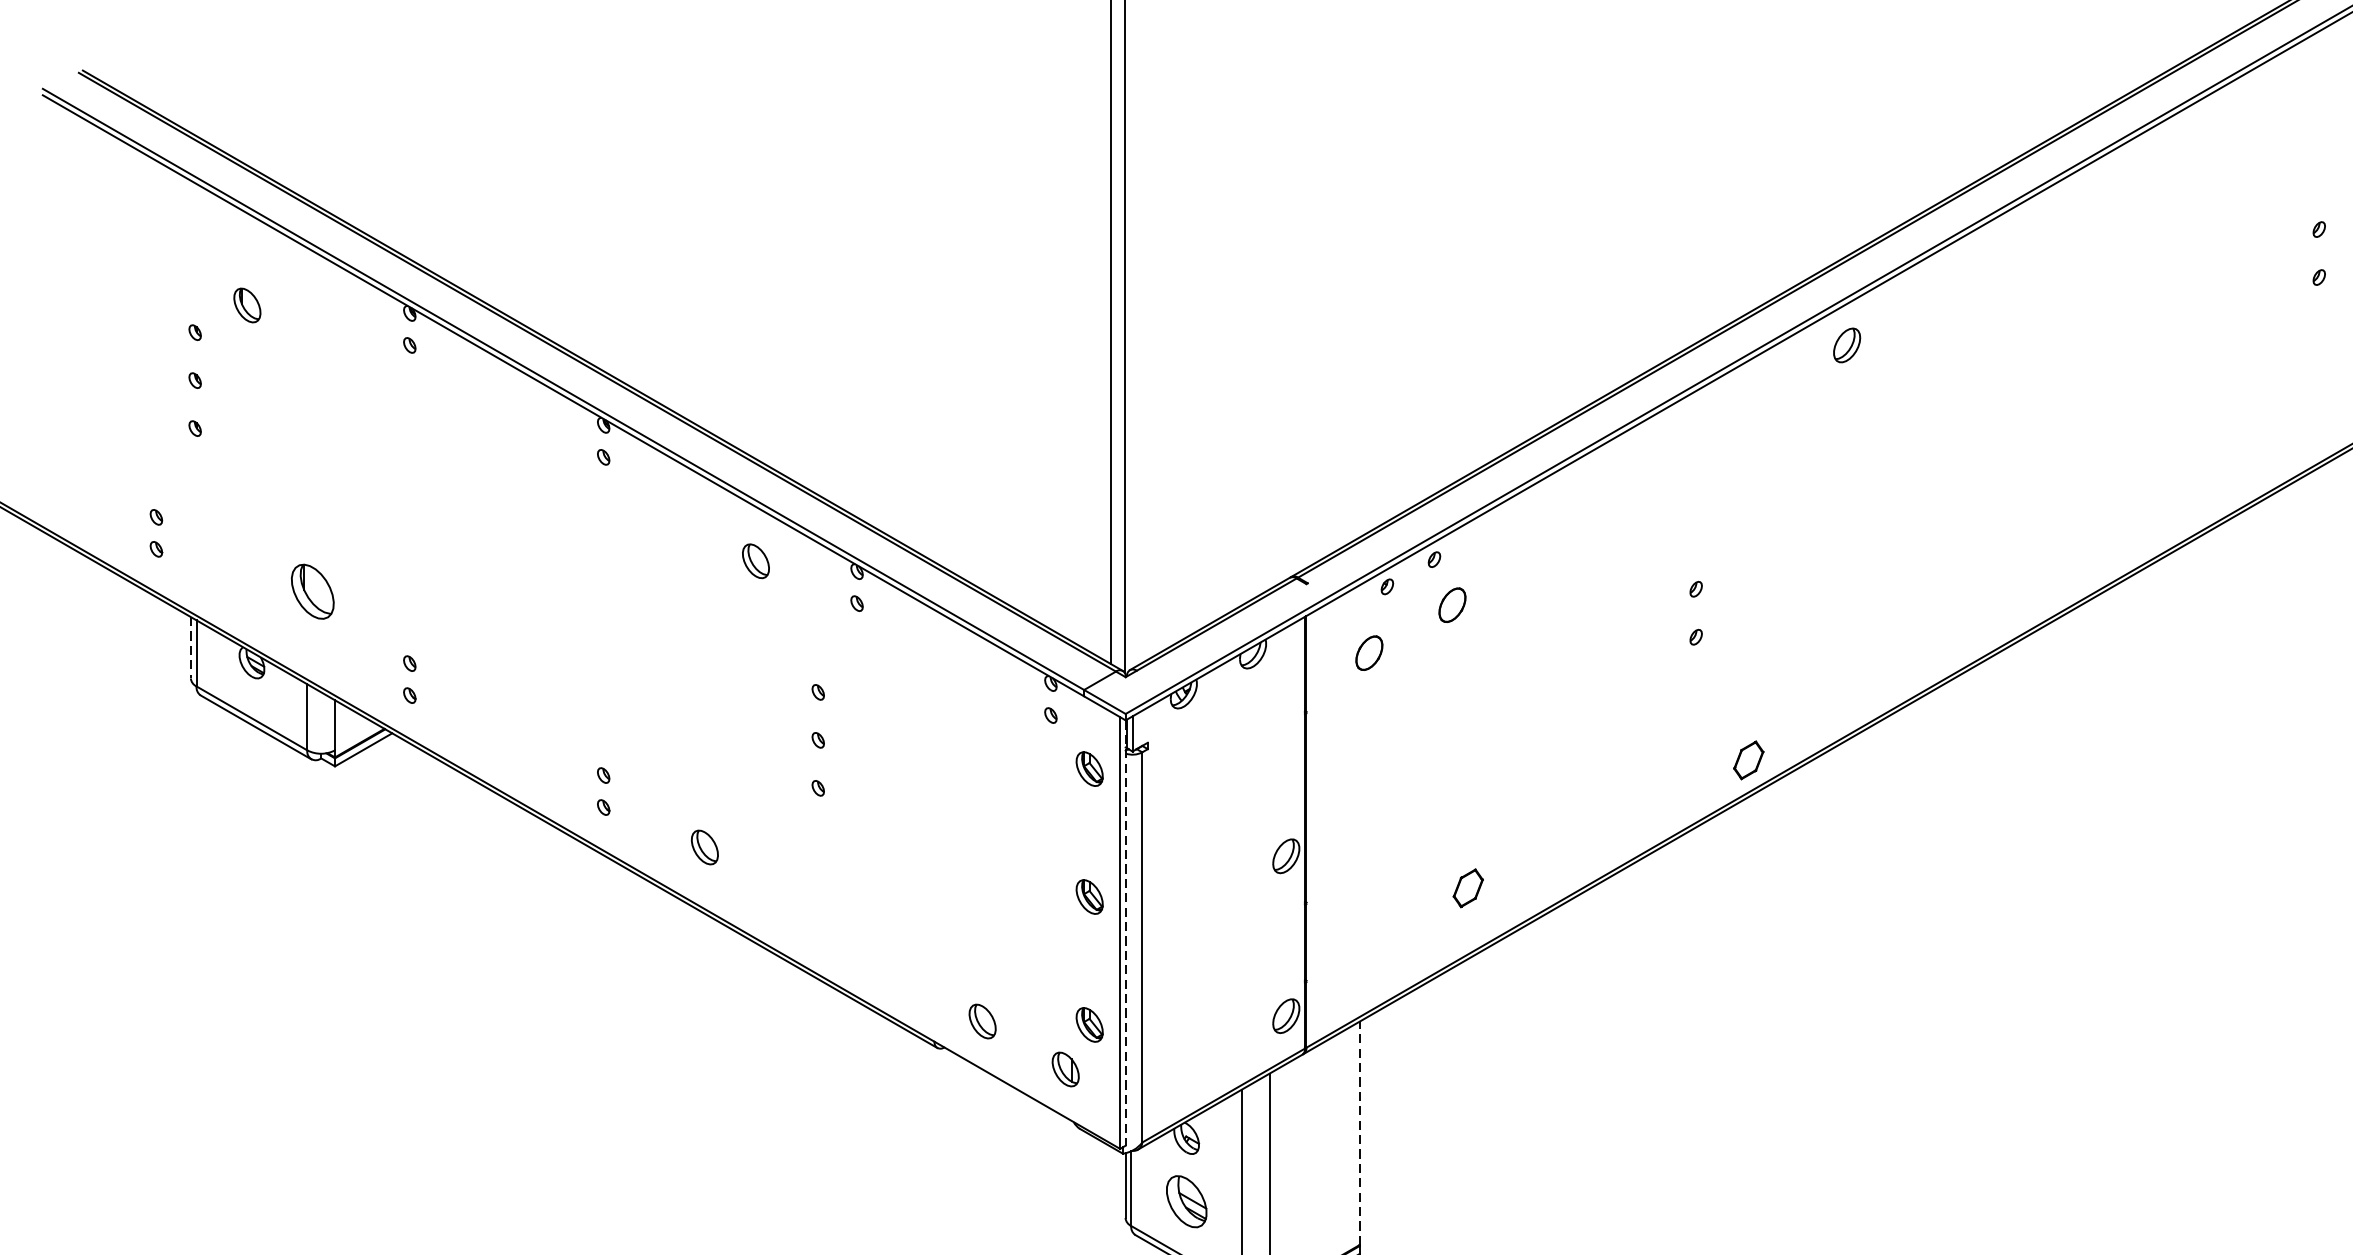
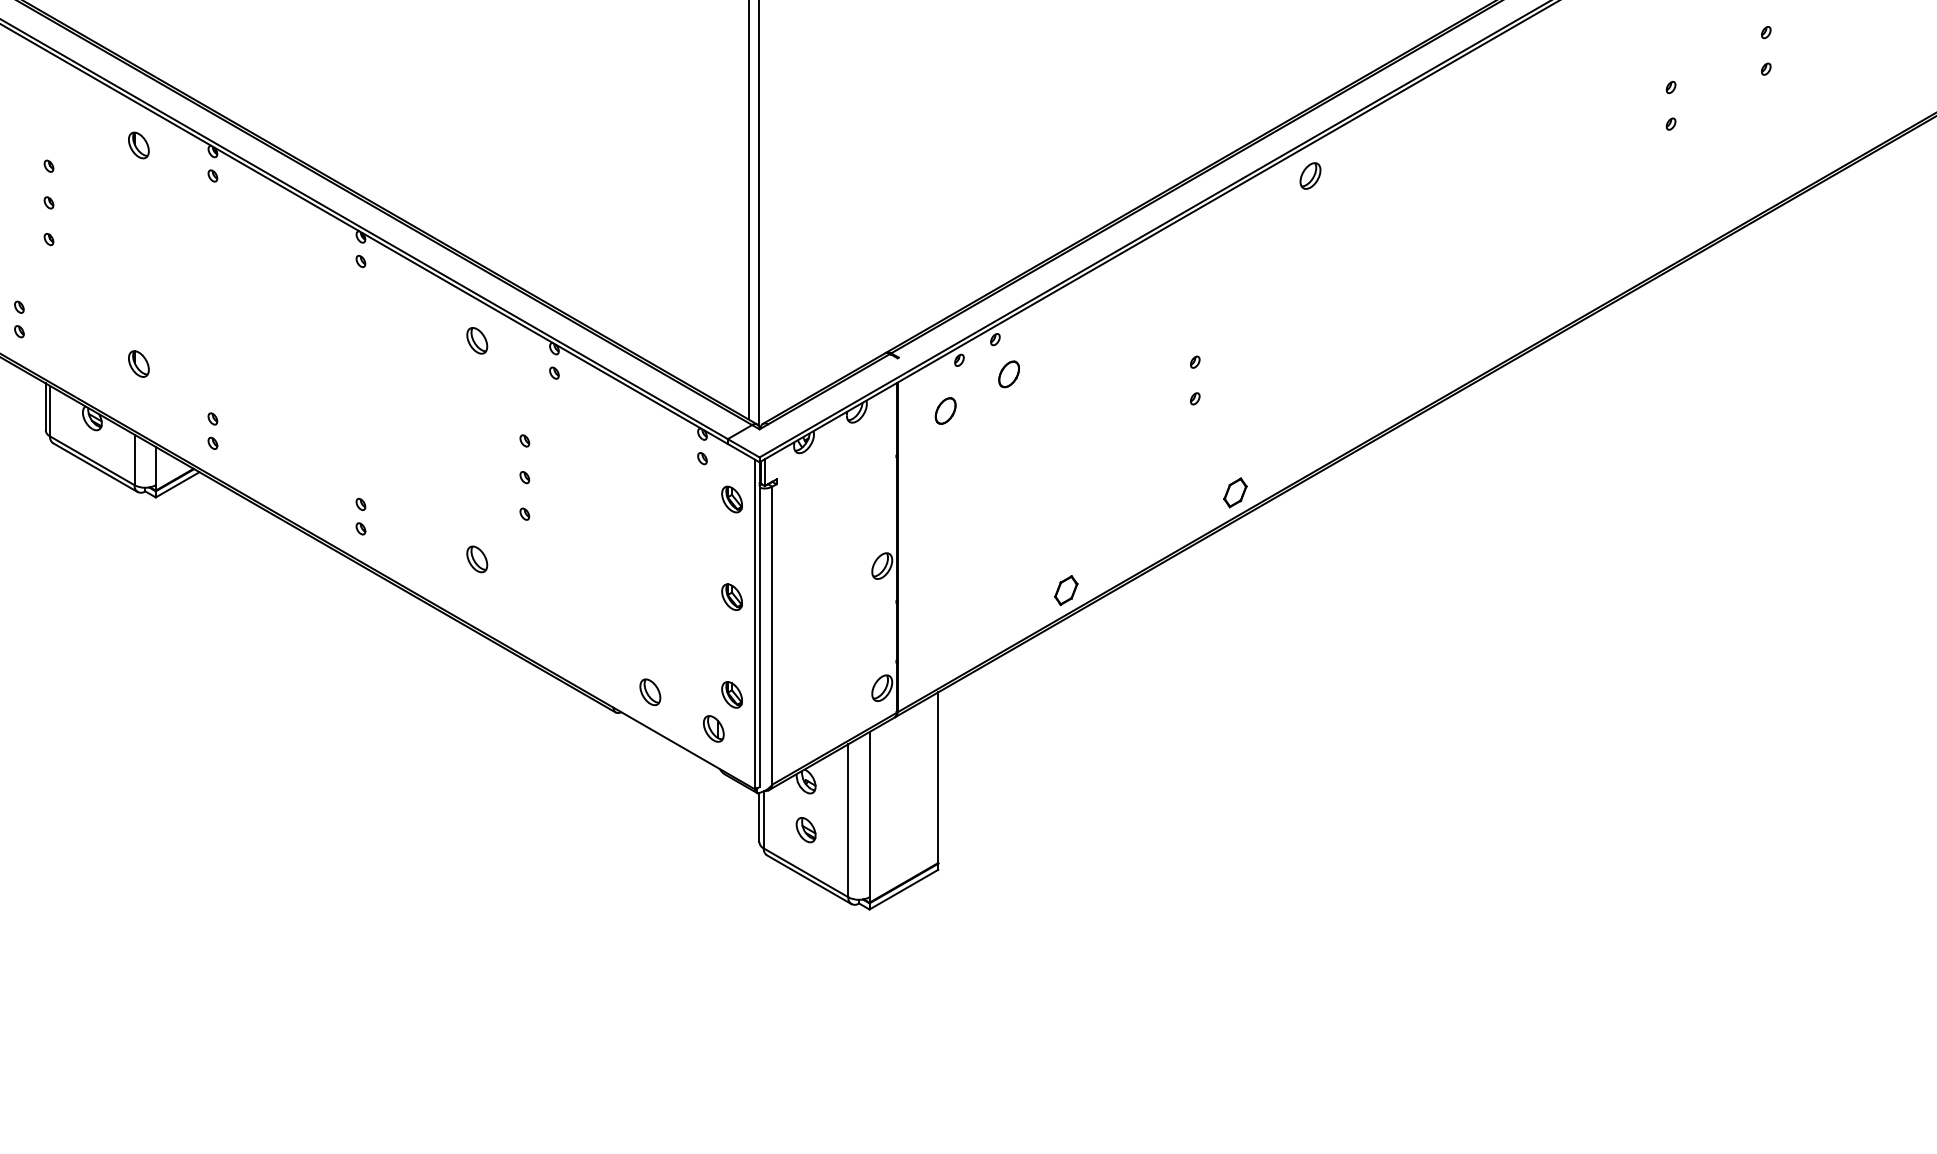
part: (246, 305) -> (138, 145), moved
part: (312, 590) -> (138, 363), size x0.62
line: (190, 648) -> (45, 407), dashed -> solid
part: (705, 847) -> (477, 559), moved
part: (1468, 888) -> (1066, 590), moved
line: (1125, 934) -> (759, 625), dashed -> solid
line: (1359, 1133) -> (938, 777), dashed -> solid
part: (1185, 1202) -> (805, 830), size x0.62

